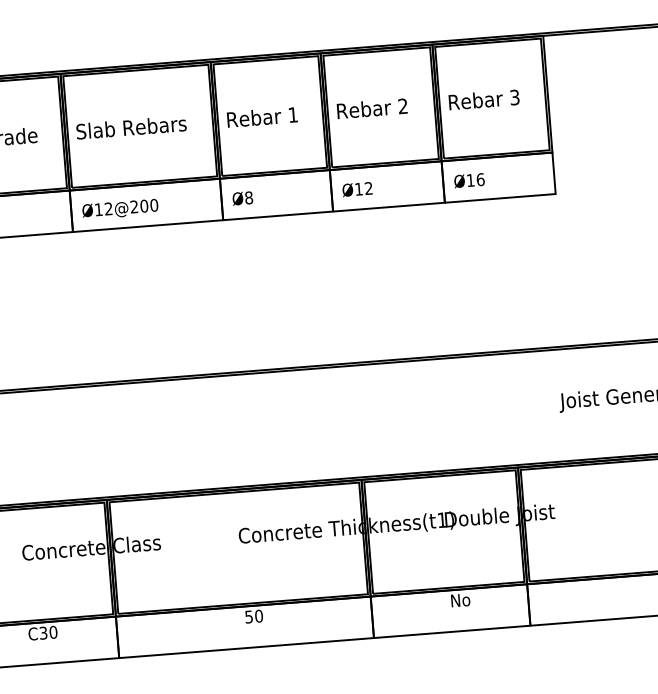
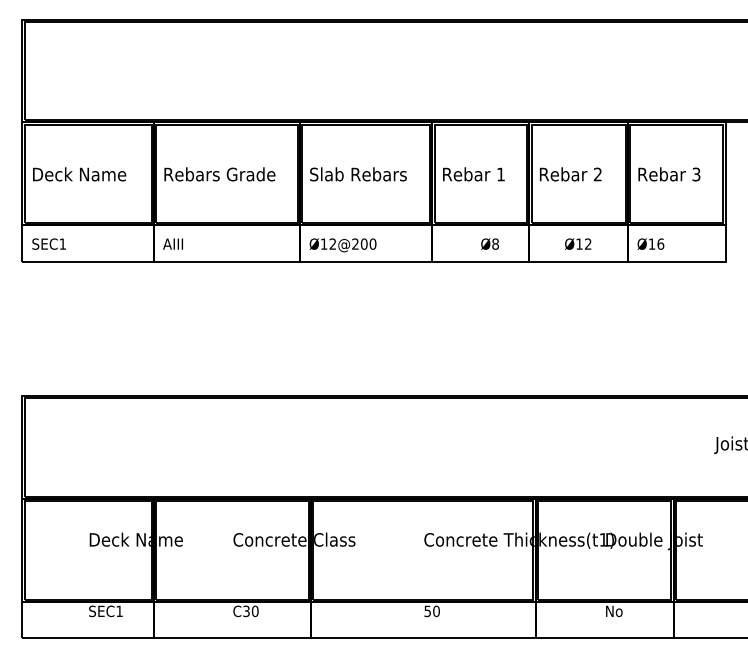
text: (357, 188) -> (578, 243), moved
text: (242, 197) -> (489, 243), moved

